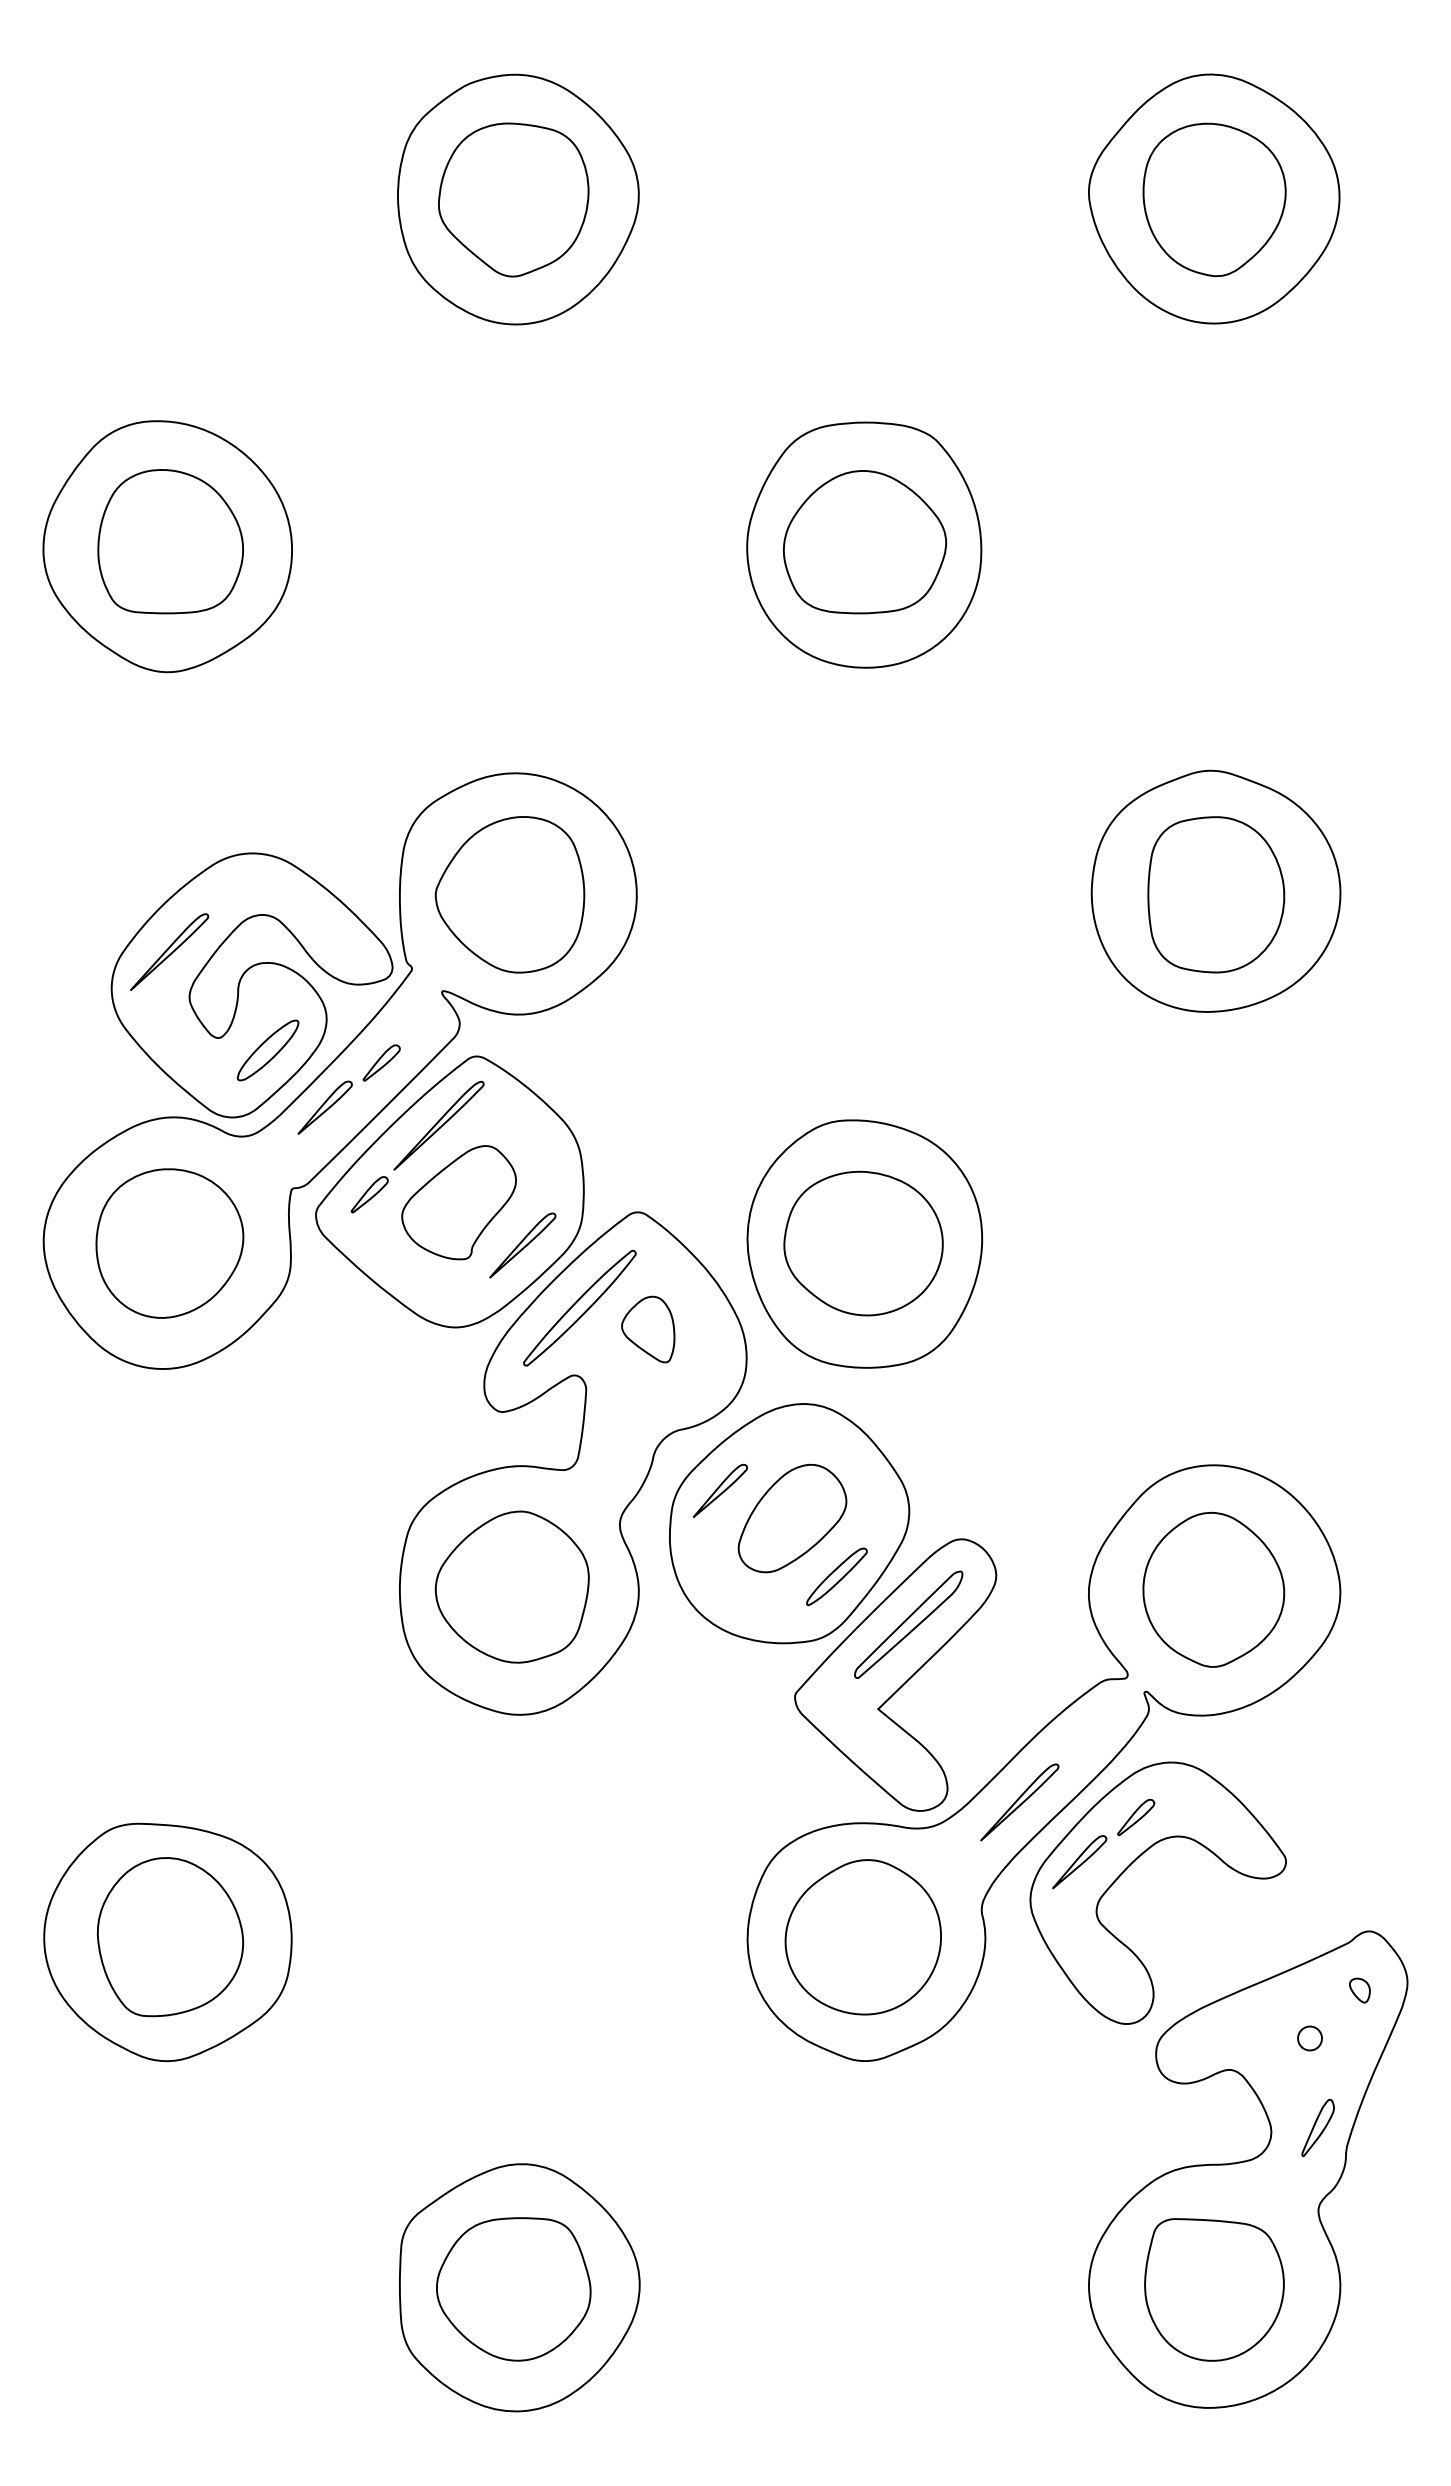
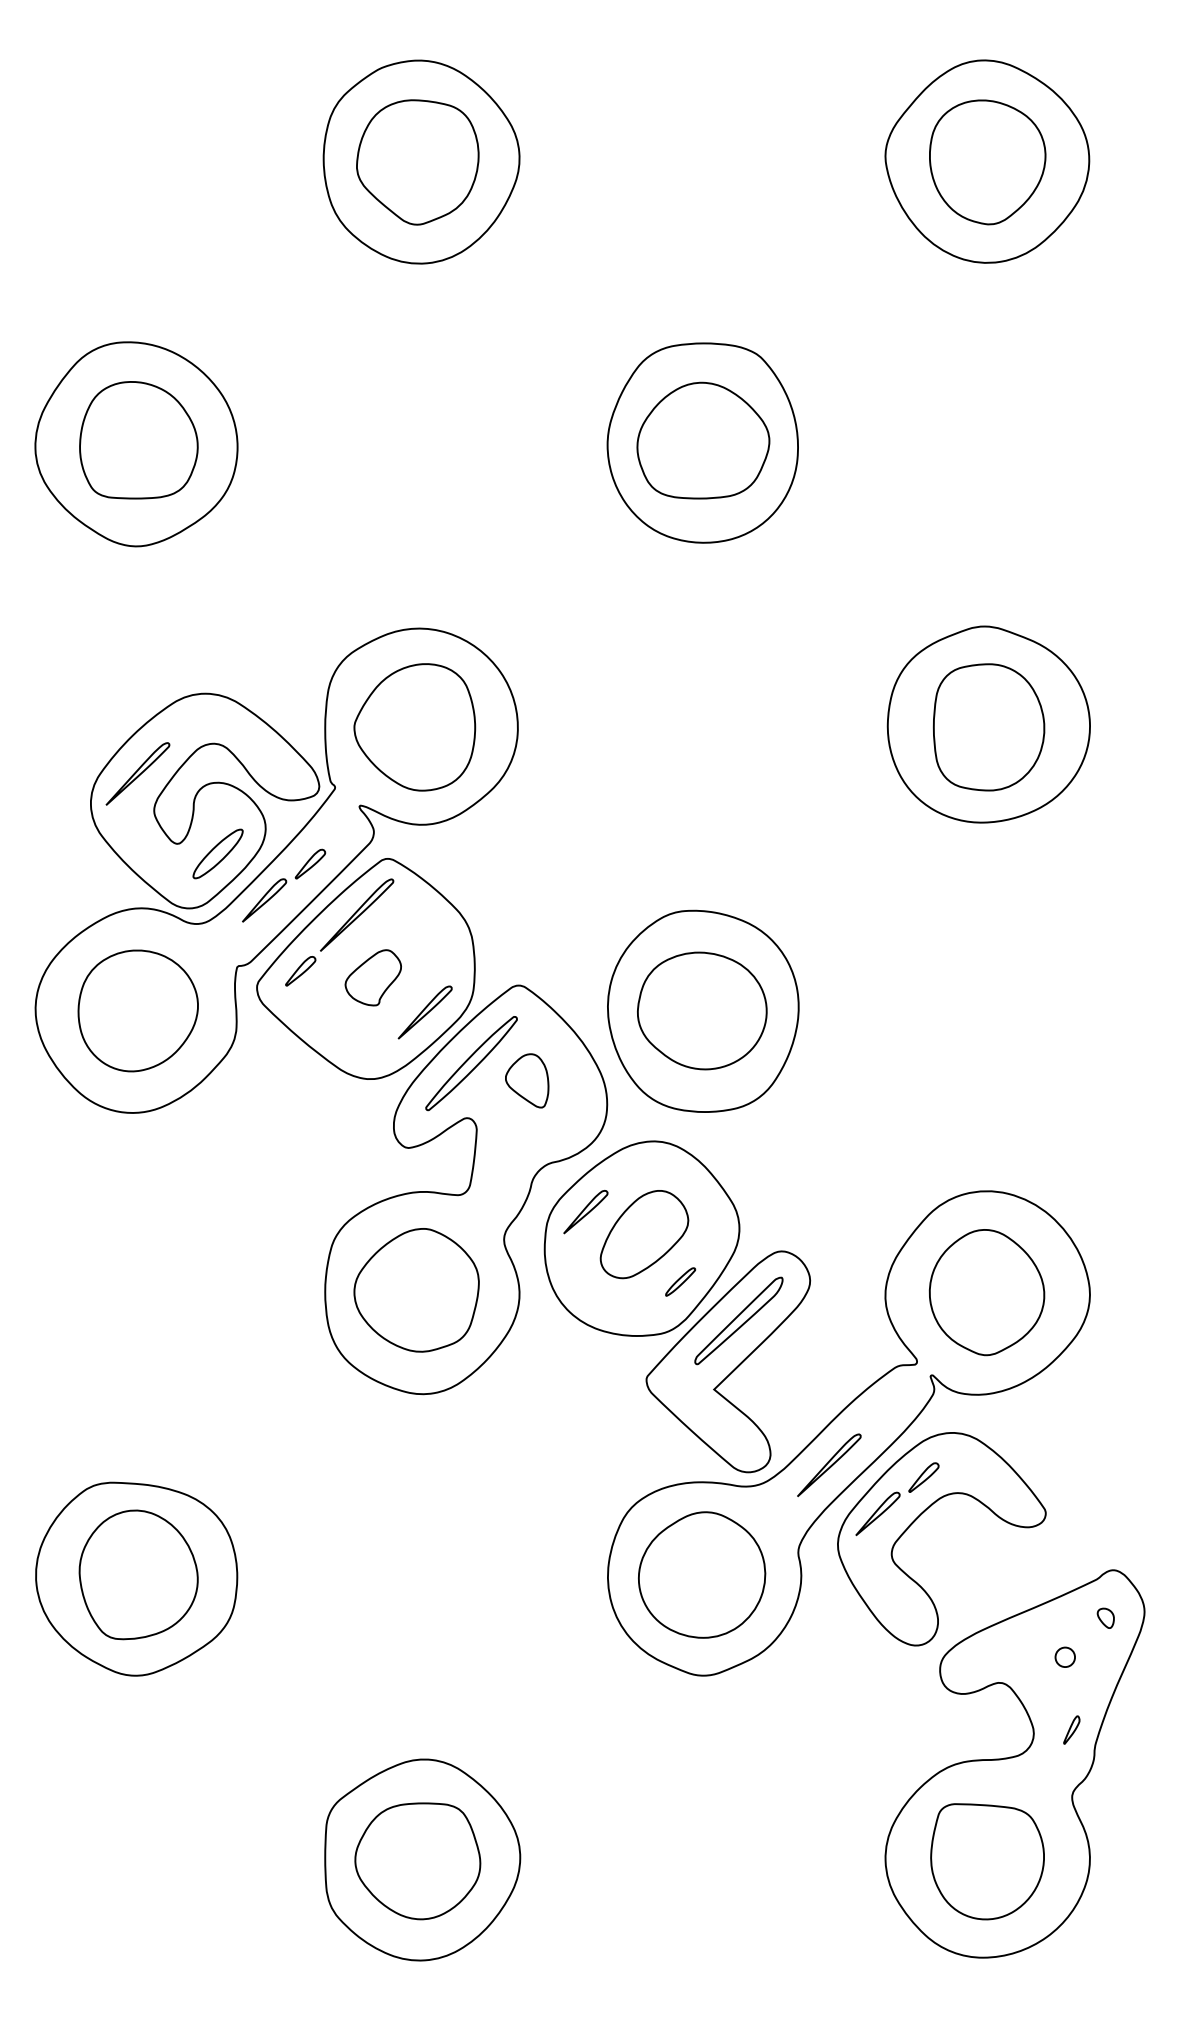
part: (458, 1202) -> (372, 977), size x0.6
part: (836, 1576) -> (680, 1281), size x0.6
part: (1317, 2127) -> (1071, 1729), size x0.6

